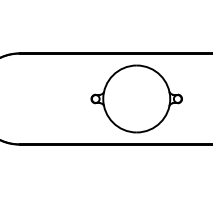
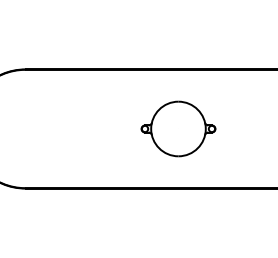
part: (136, 98) -> (178, 128), size x0.62

